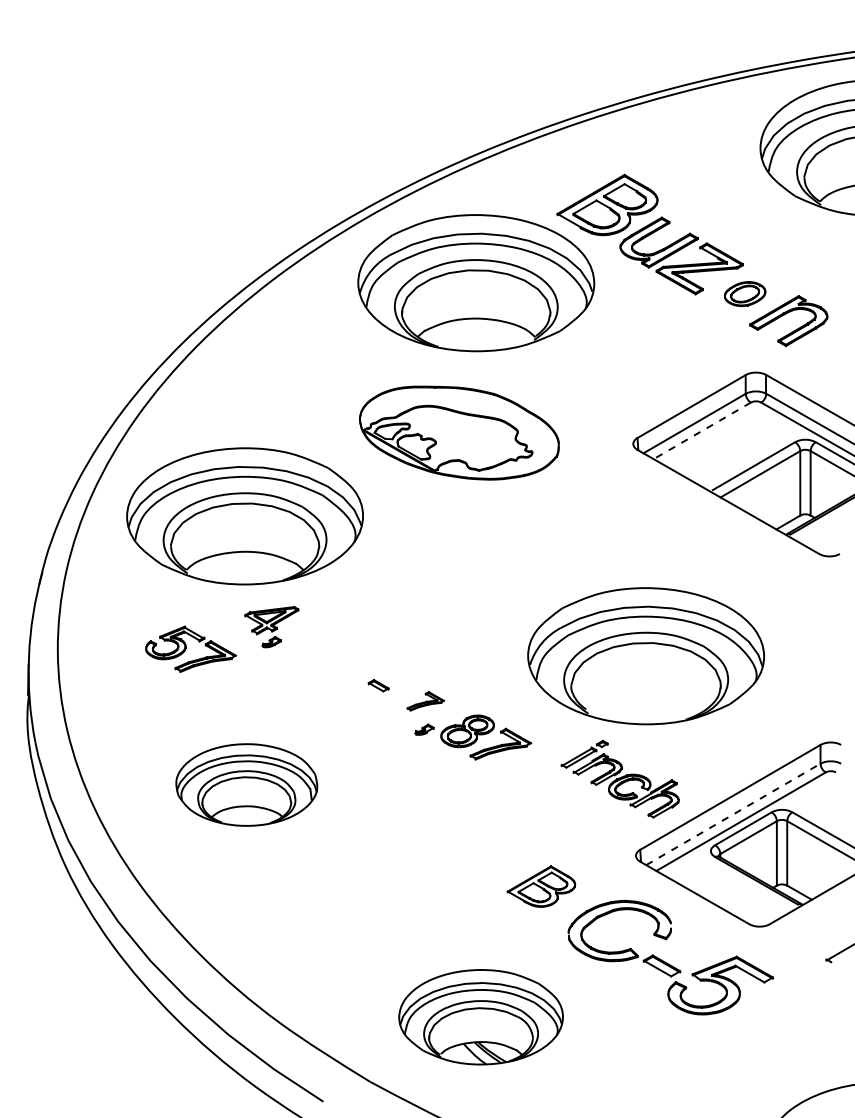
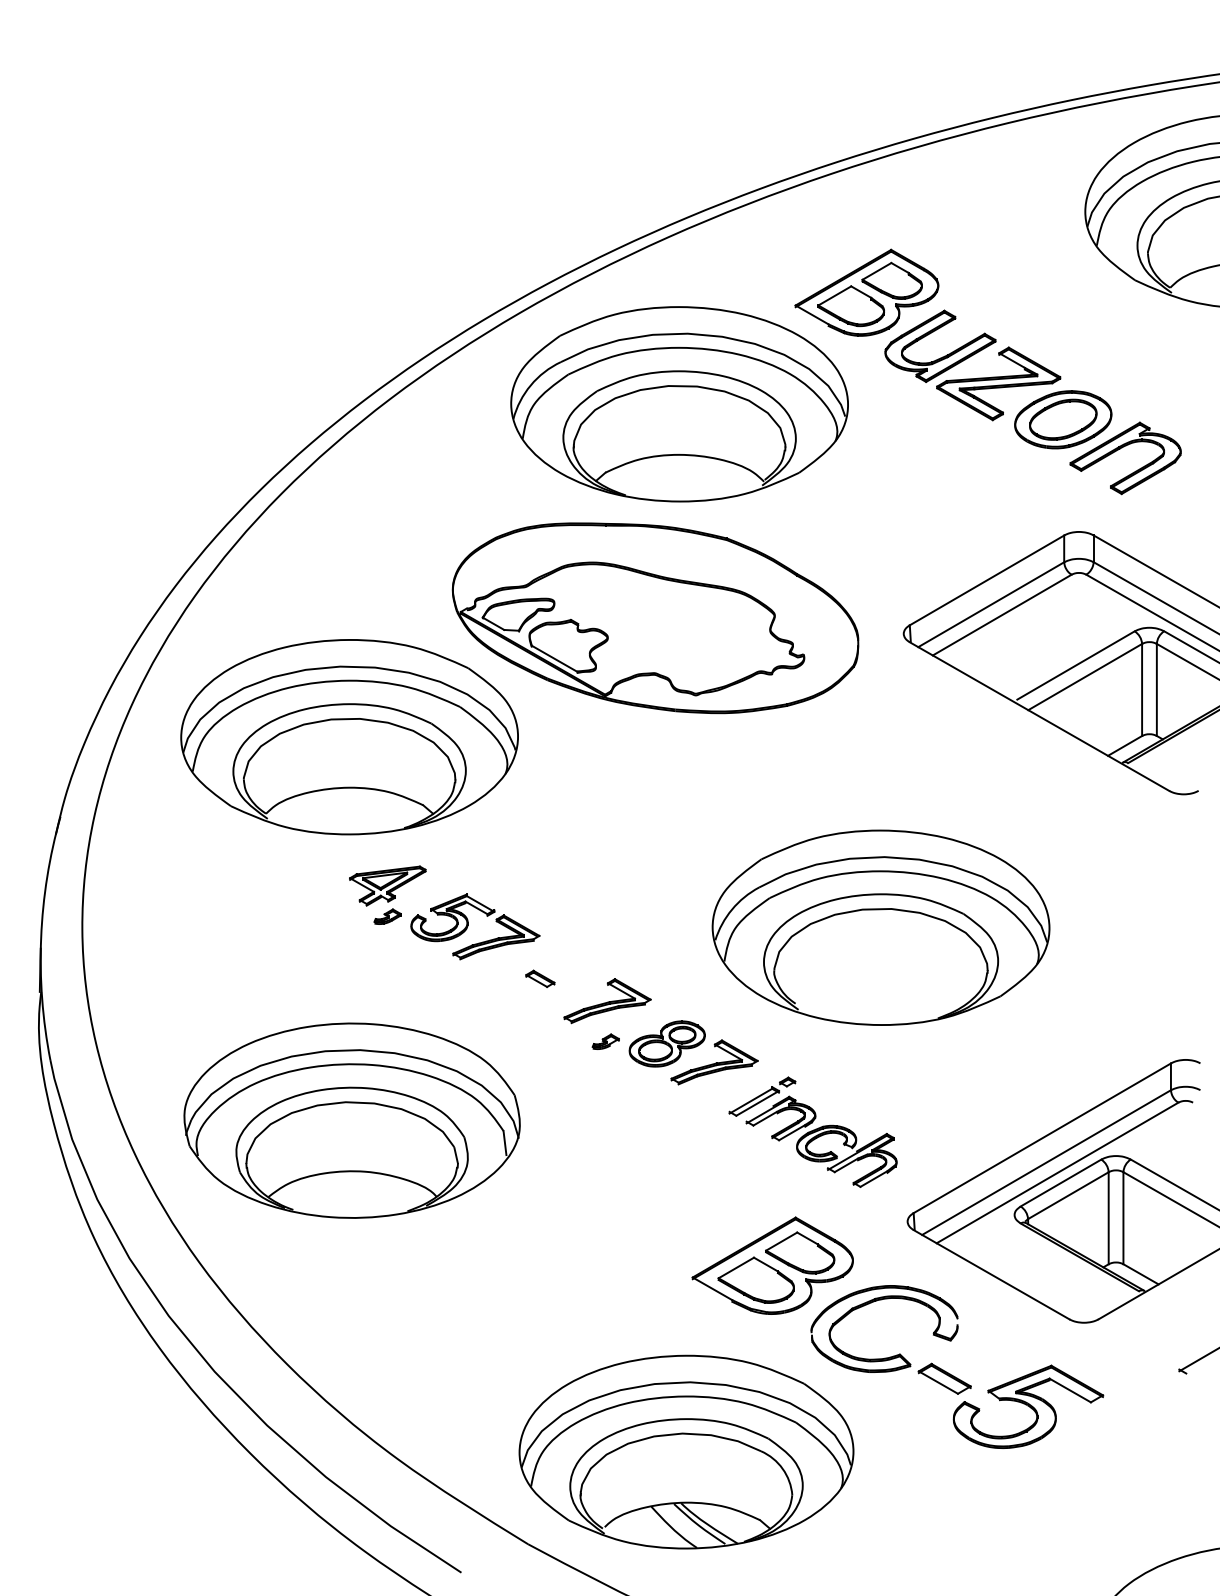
part: (745, 293) -> (1063, 419), size x1.67
line: (701, 431) -> (1001, 615), dashed -> solid
part: (459, 433) -> (655, 618), size x1.43
part: (186, 649) -> (468, 926), moved
part: (645, 656) -> (880, 927), moved
part: (425, 701) -> (607, 1001), size x1.67
part: (619, 778) -> (812, 1131), moved
part: (246, 784) -> (351, 1120), size x1.67
line: (733, 814) -> (1046, 1162), dashed -> solid
part: (541, 886) -> (772, 1265), size x1.67
part: (481, 1016) -> (686, 1451), size x1.43

